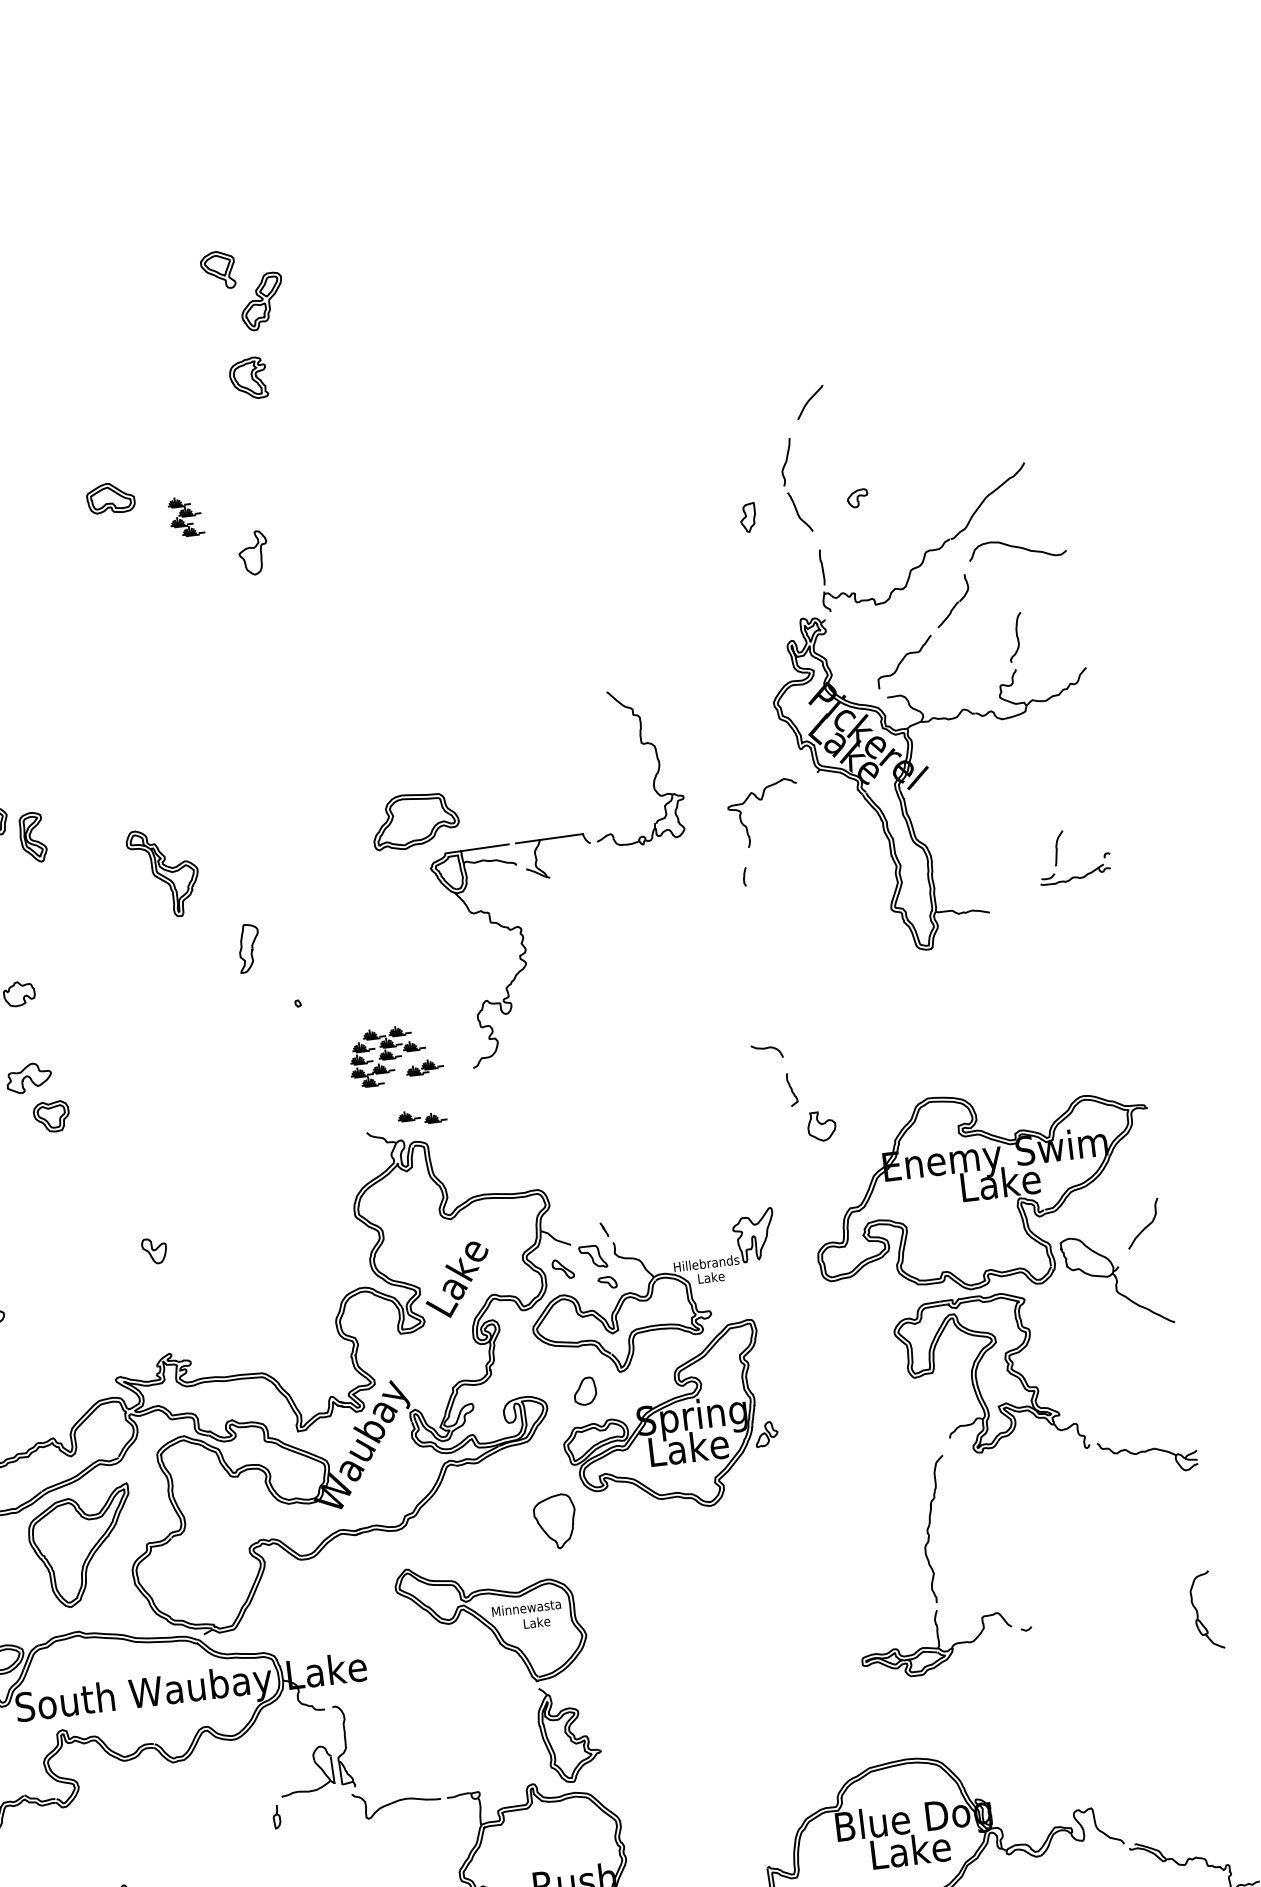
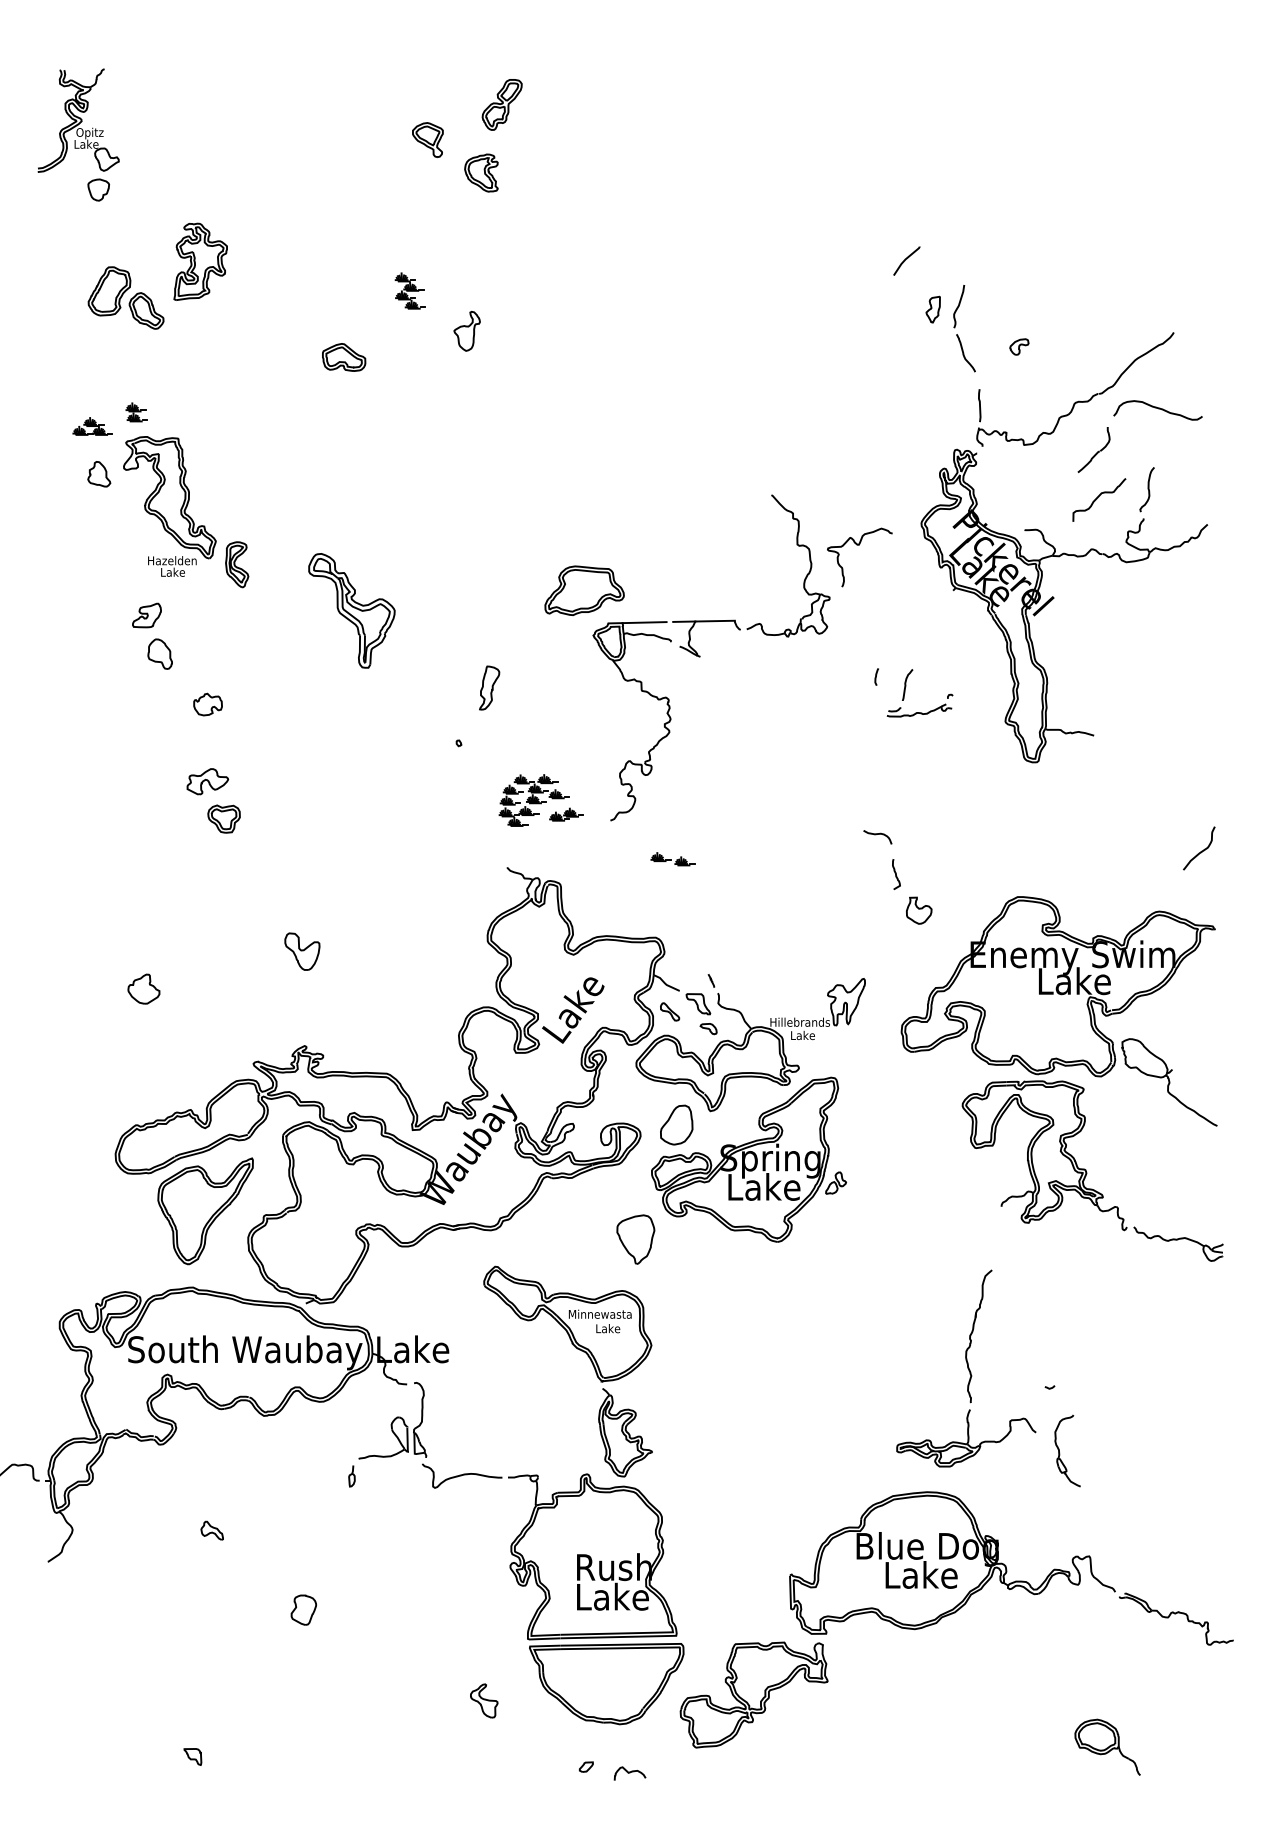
part: (217, 270) -> (427, 139), moved
curve: (809, 400) -> (906, 259), moved
part: (111, 498) -> (344, 357), moved
part: (747, 517) -> (932, 309), moved
curve: (903, 660) -> (1098, 498), moved
part: (762, 800) -> (859, 545), moved
part: (1057, 857) -> (905, 693), moved
part: (163, 872) -> (351, 610), size x1.4
part: (248, 947) -> (489, 687), moved
part: (421, 1117) -> (672, 859), moved
curve: (1145, 1225) -> (1201, 850), moved
part: (154, 1250) -> (302, 951), size x1.6
part: (584, 1391) -> (676, 1124), size x1.6
part: (927, 1565) -> (966, 1368), moved
part: (1198, 1614) -> (1060, 1453), moved

